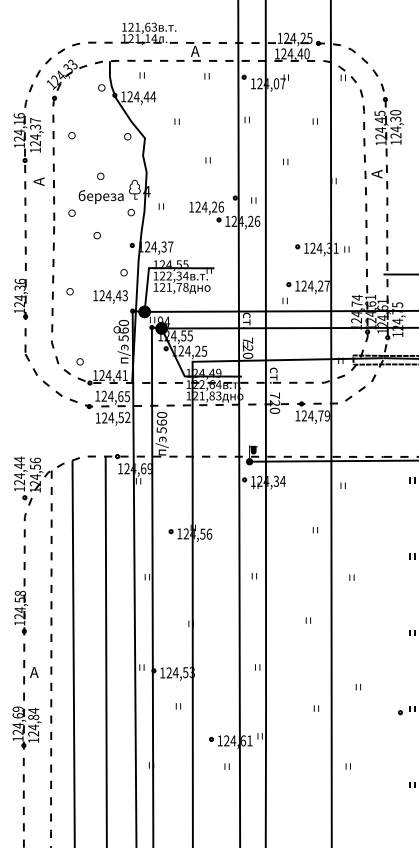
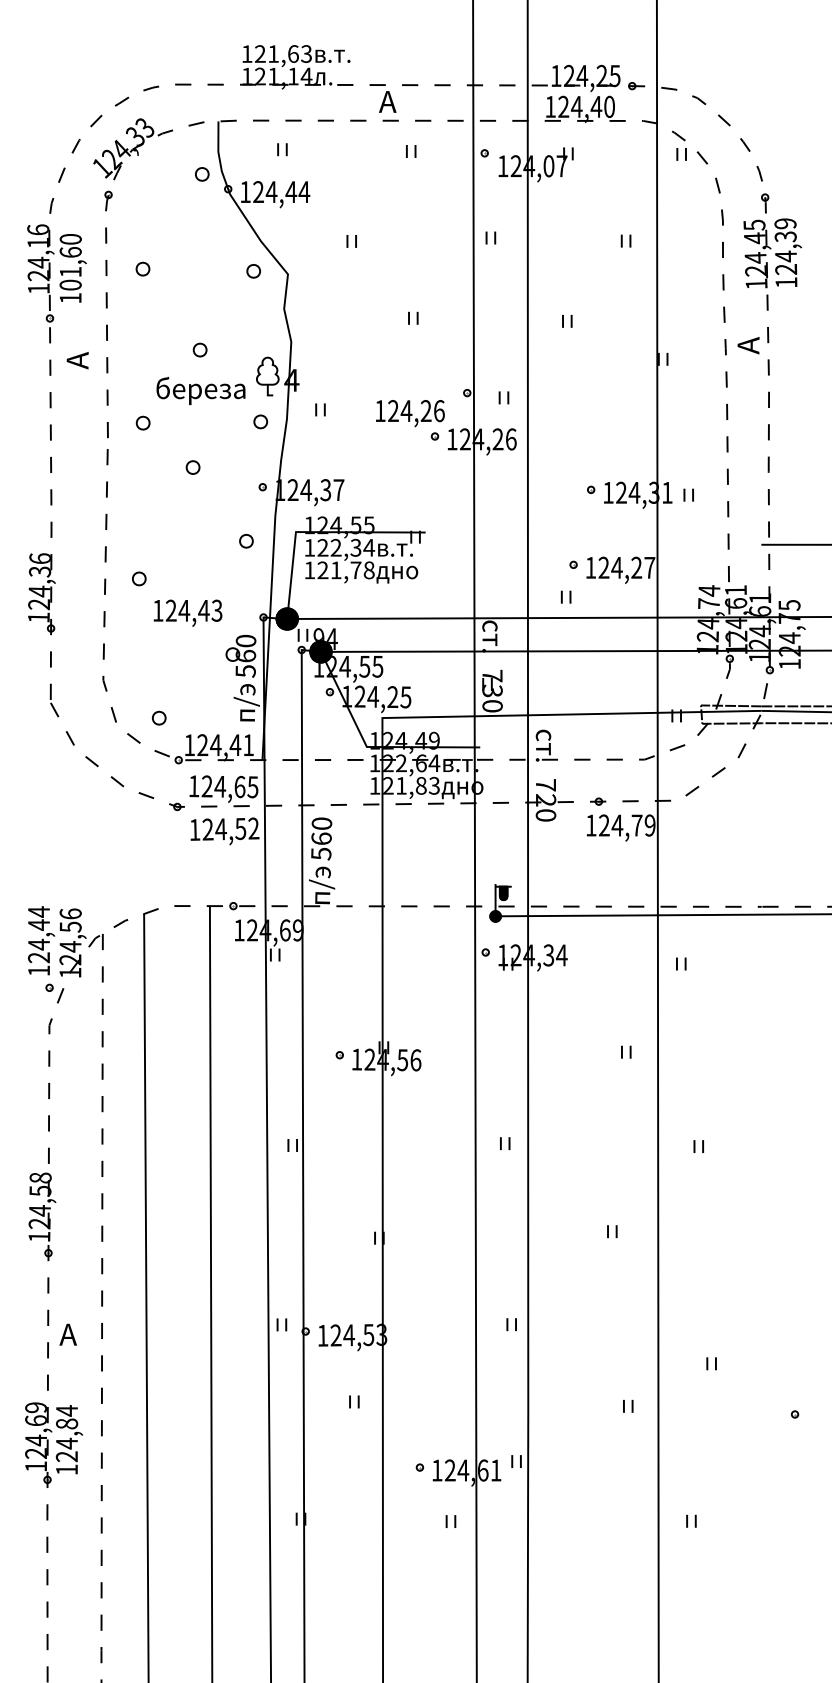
text: (395, 112) -> (785, 223), 124,30 -> 124,39
text: (35, 131) -> (70, 260), 124,37 -> 101,60
text: (110, 296) -> (187, 612), moved
text: (247, 348) -> (491, 691), 720 -> 730
hatch: (412, 632) -> (818, 1255), removed

